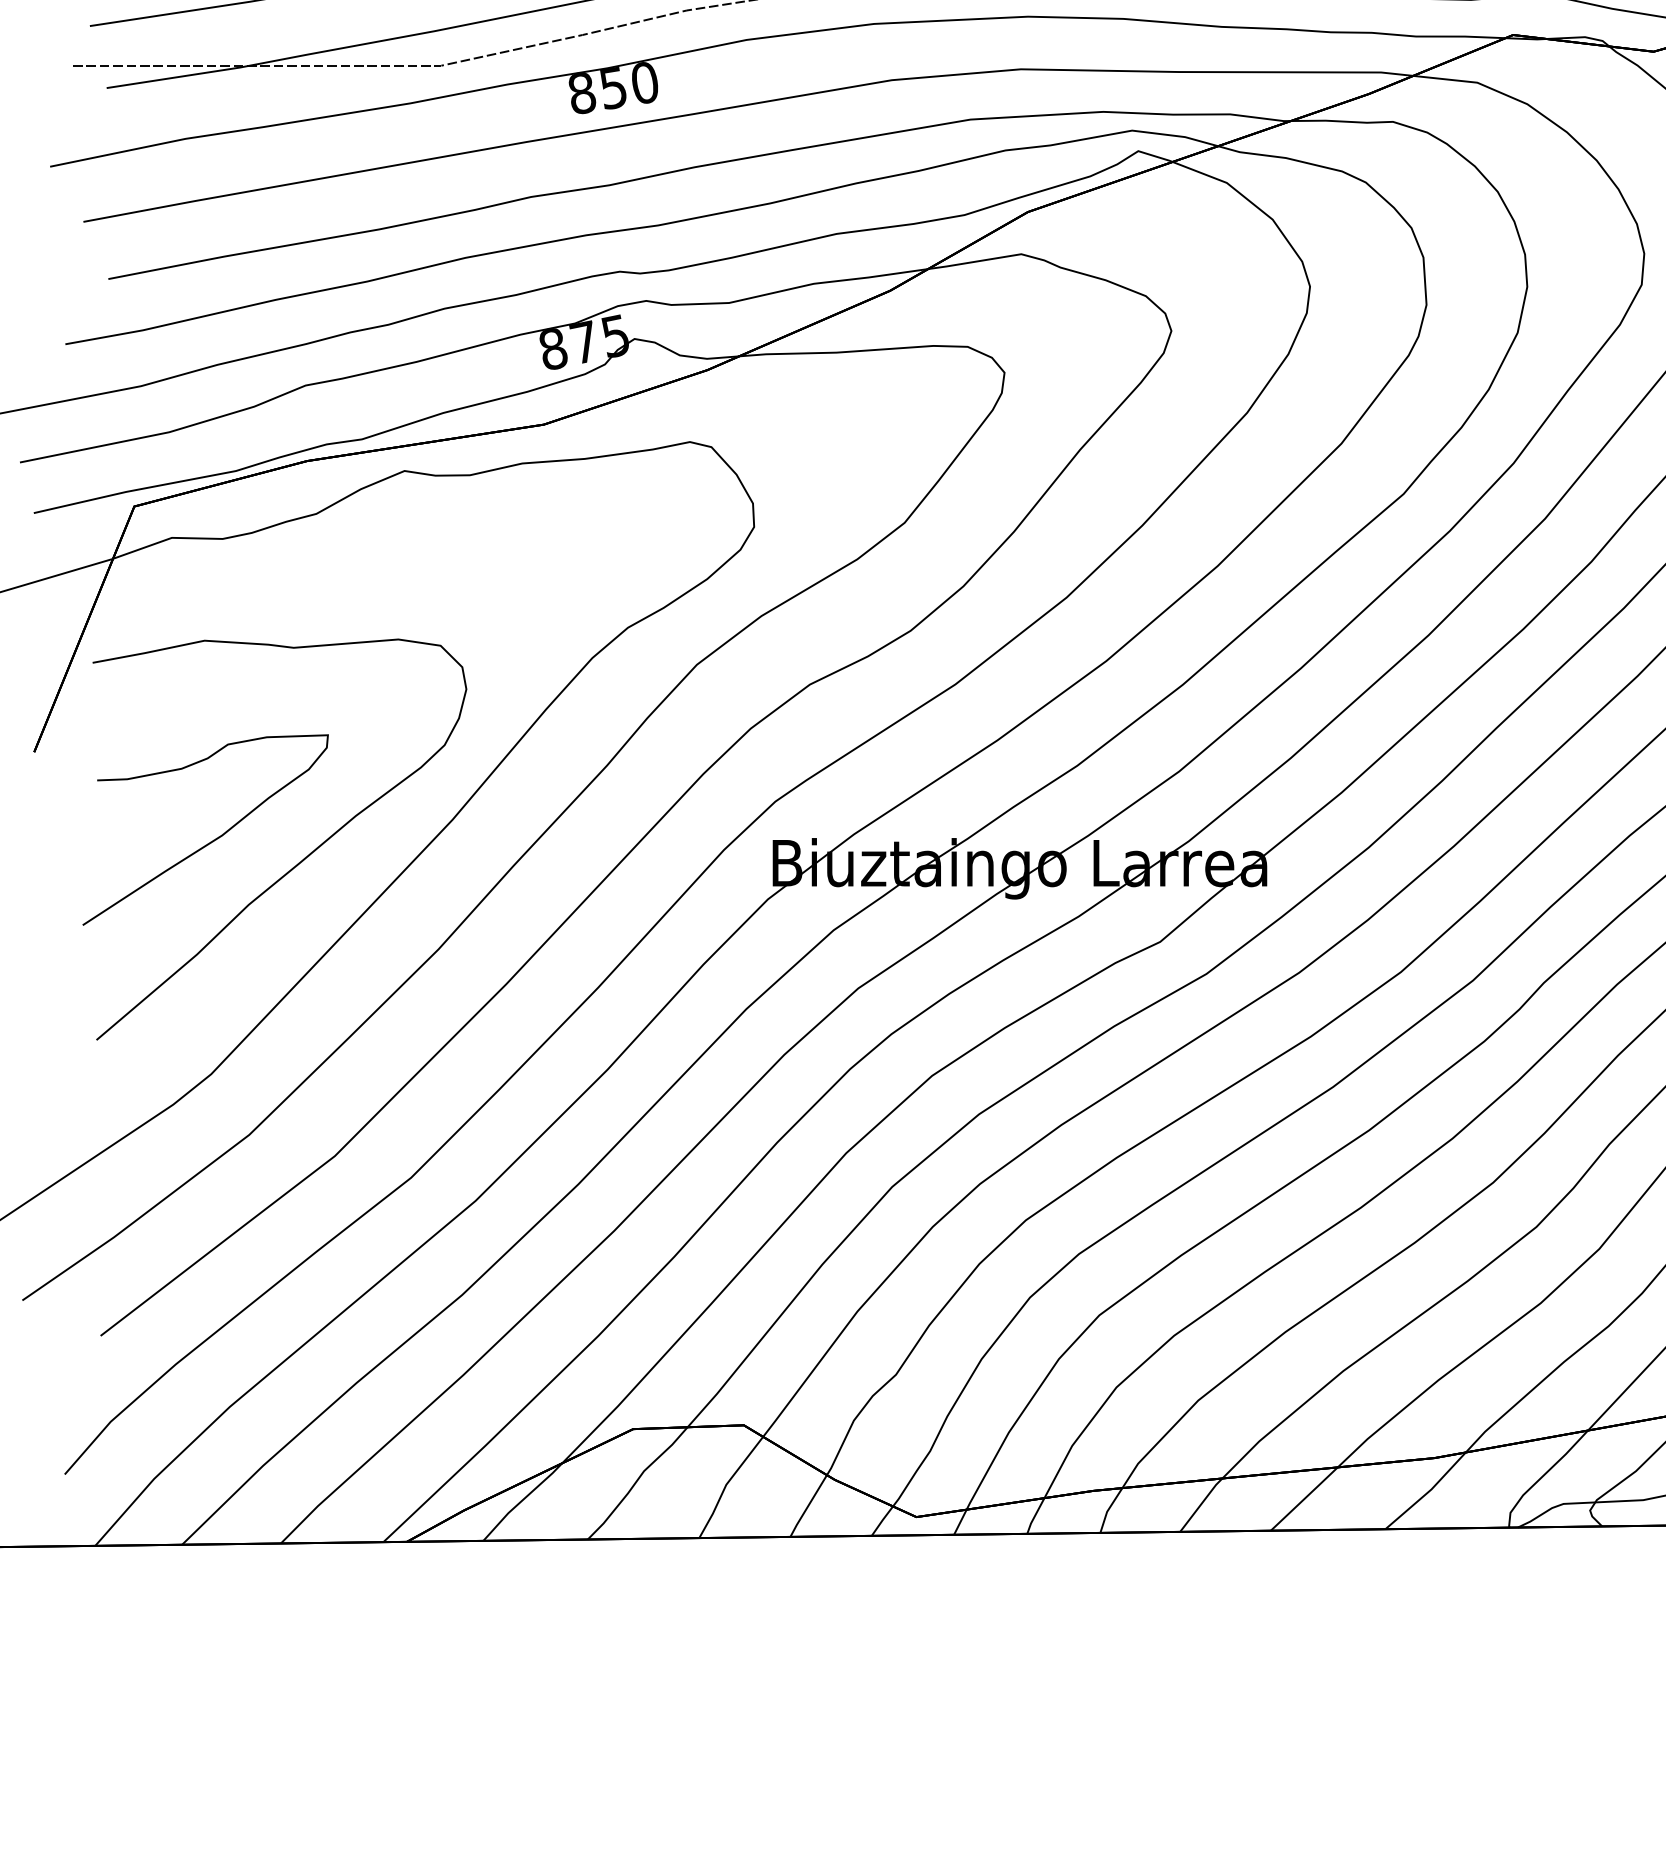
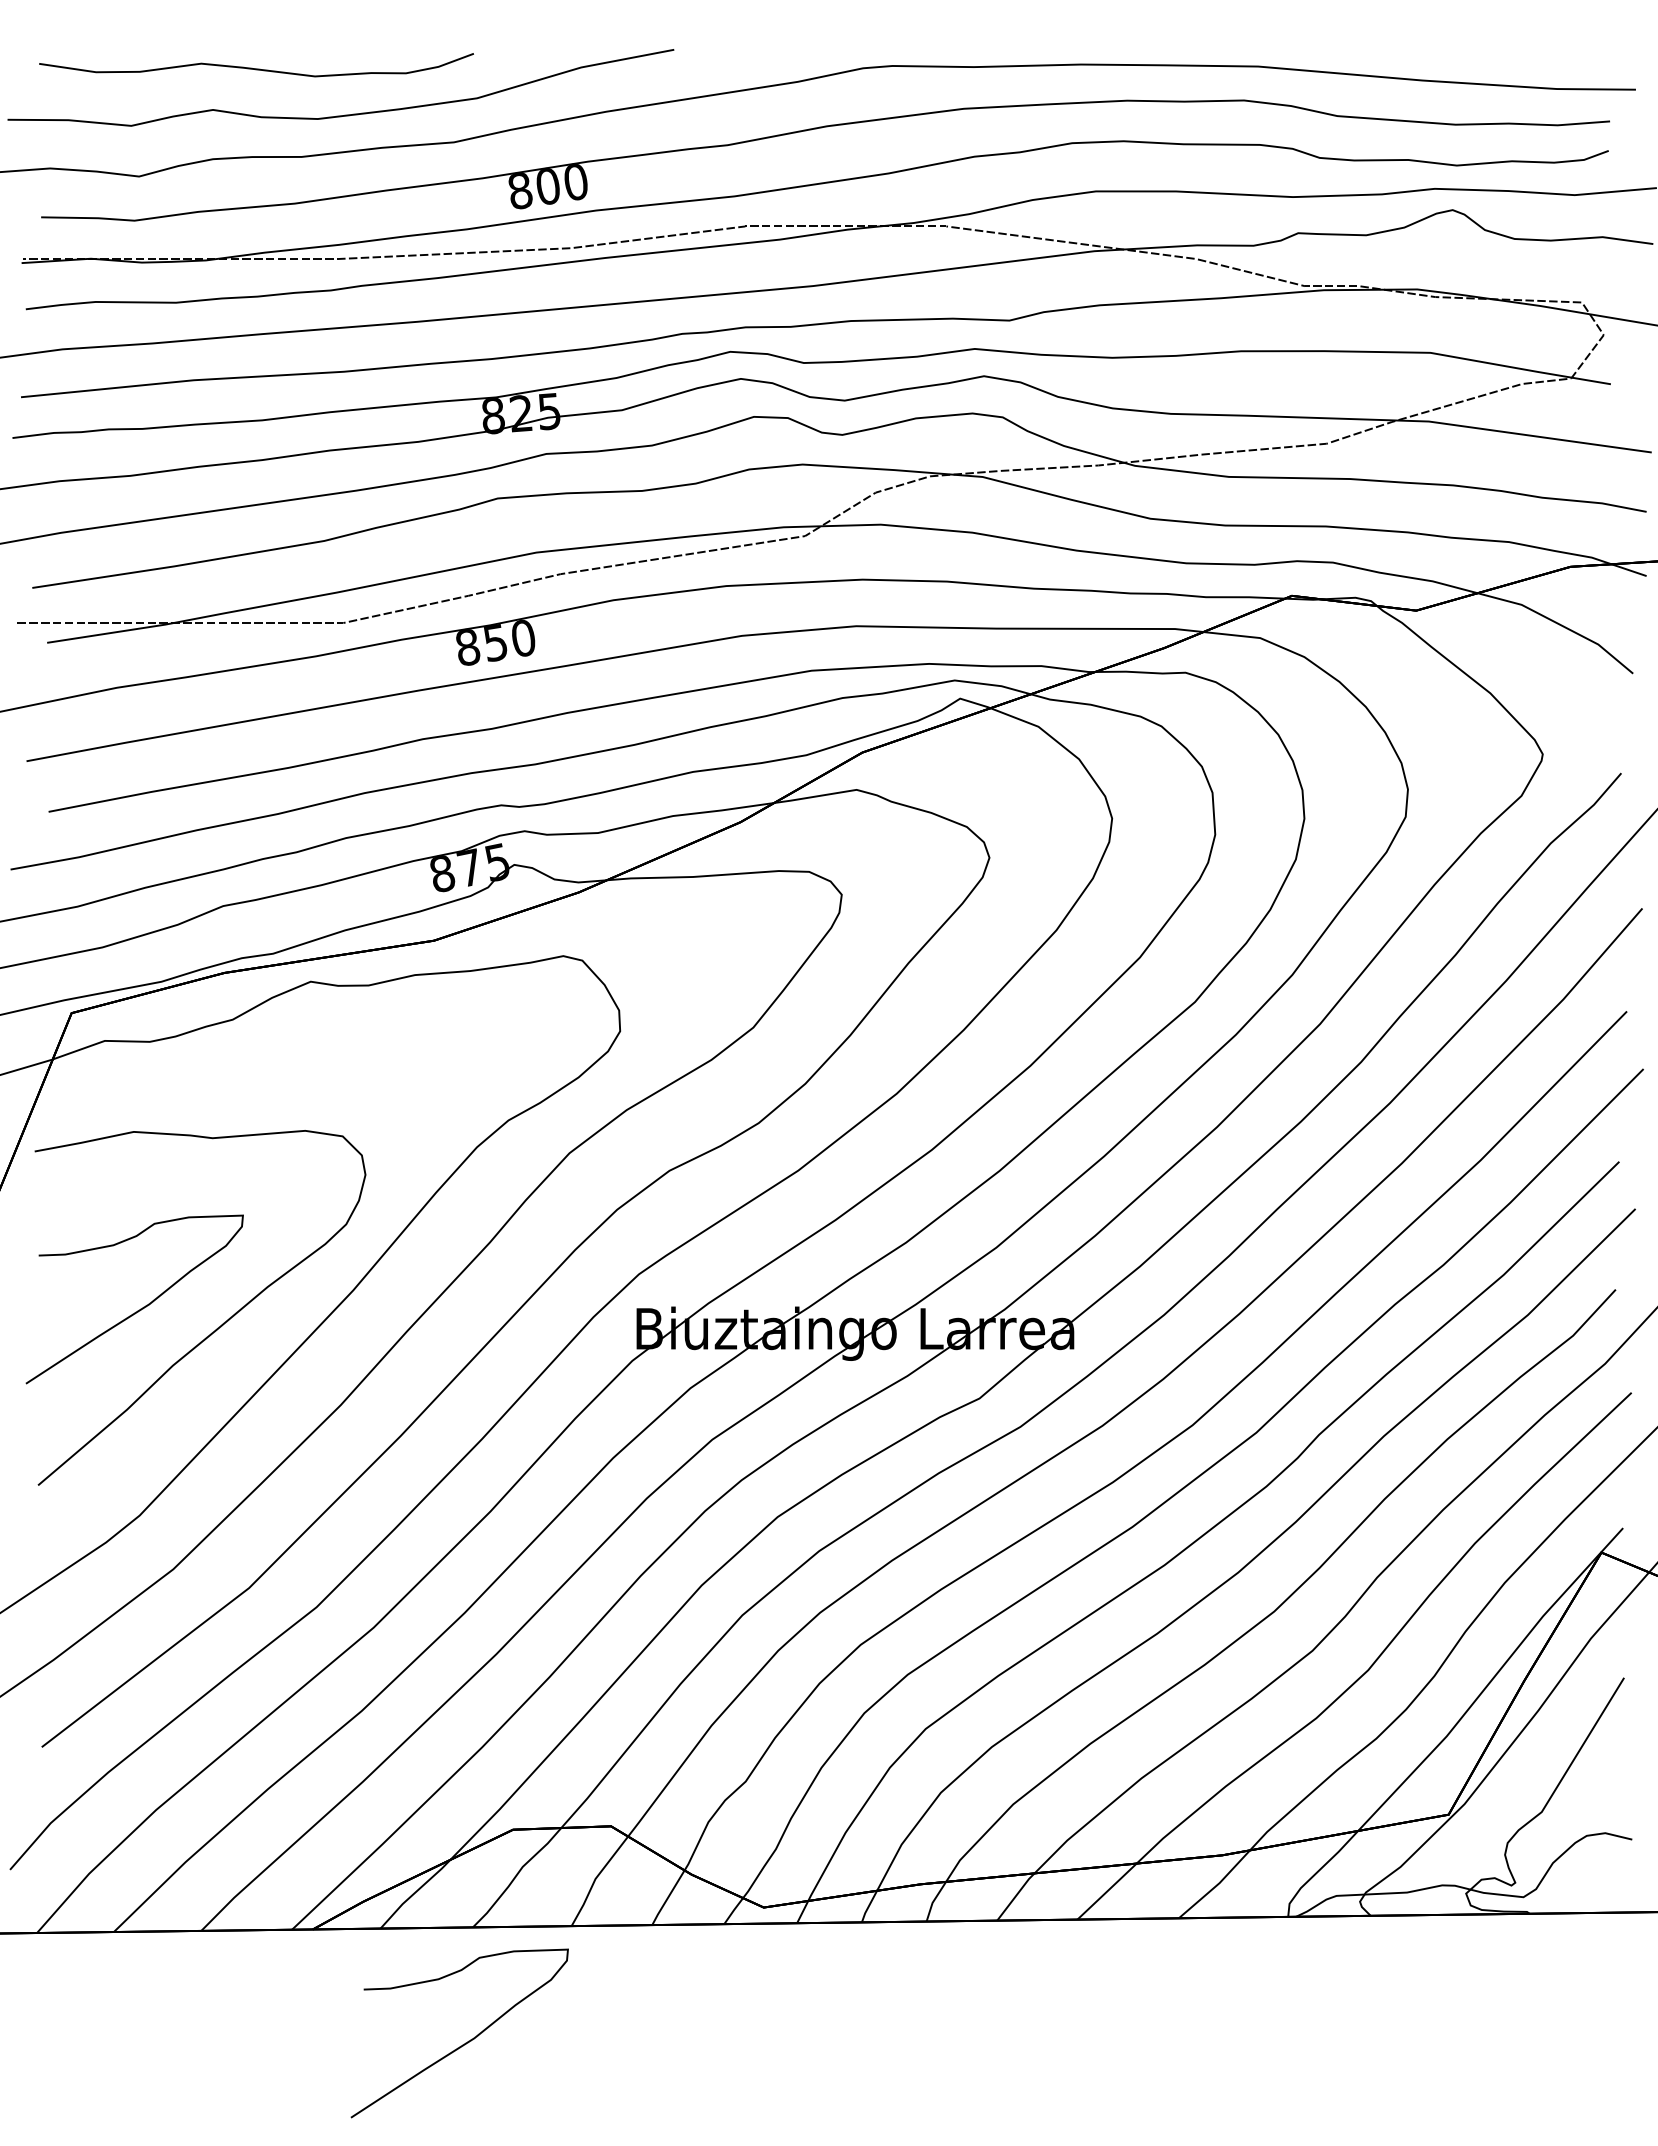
curve: (579, 1669) -> (465, 2042), added

